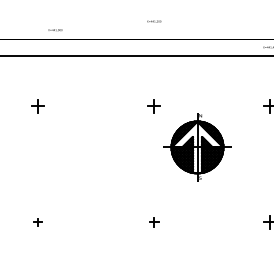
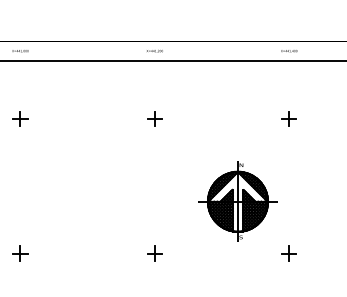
text: (153, 21) -> (154, 50), moved
text: (55, 30) -> (20, 51), moved
part: (197, 147) -> (237, 201), moved
part: (38, 222) -> (20, 253), size x1.67
part: (153, 222) -> (154, 253), size x1.43

